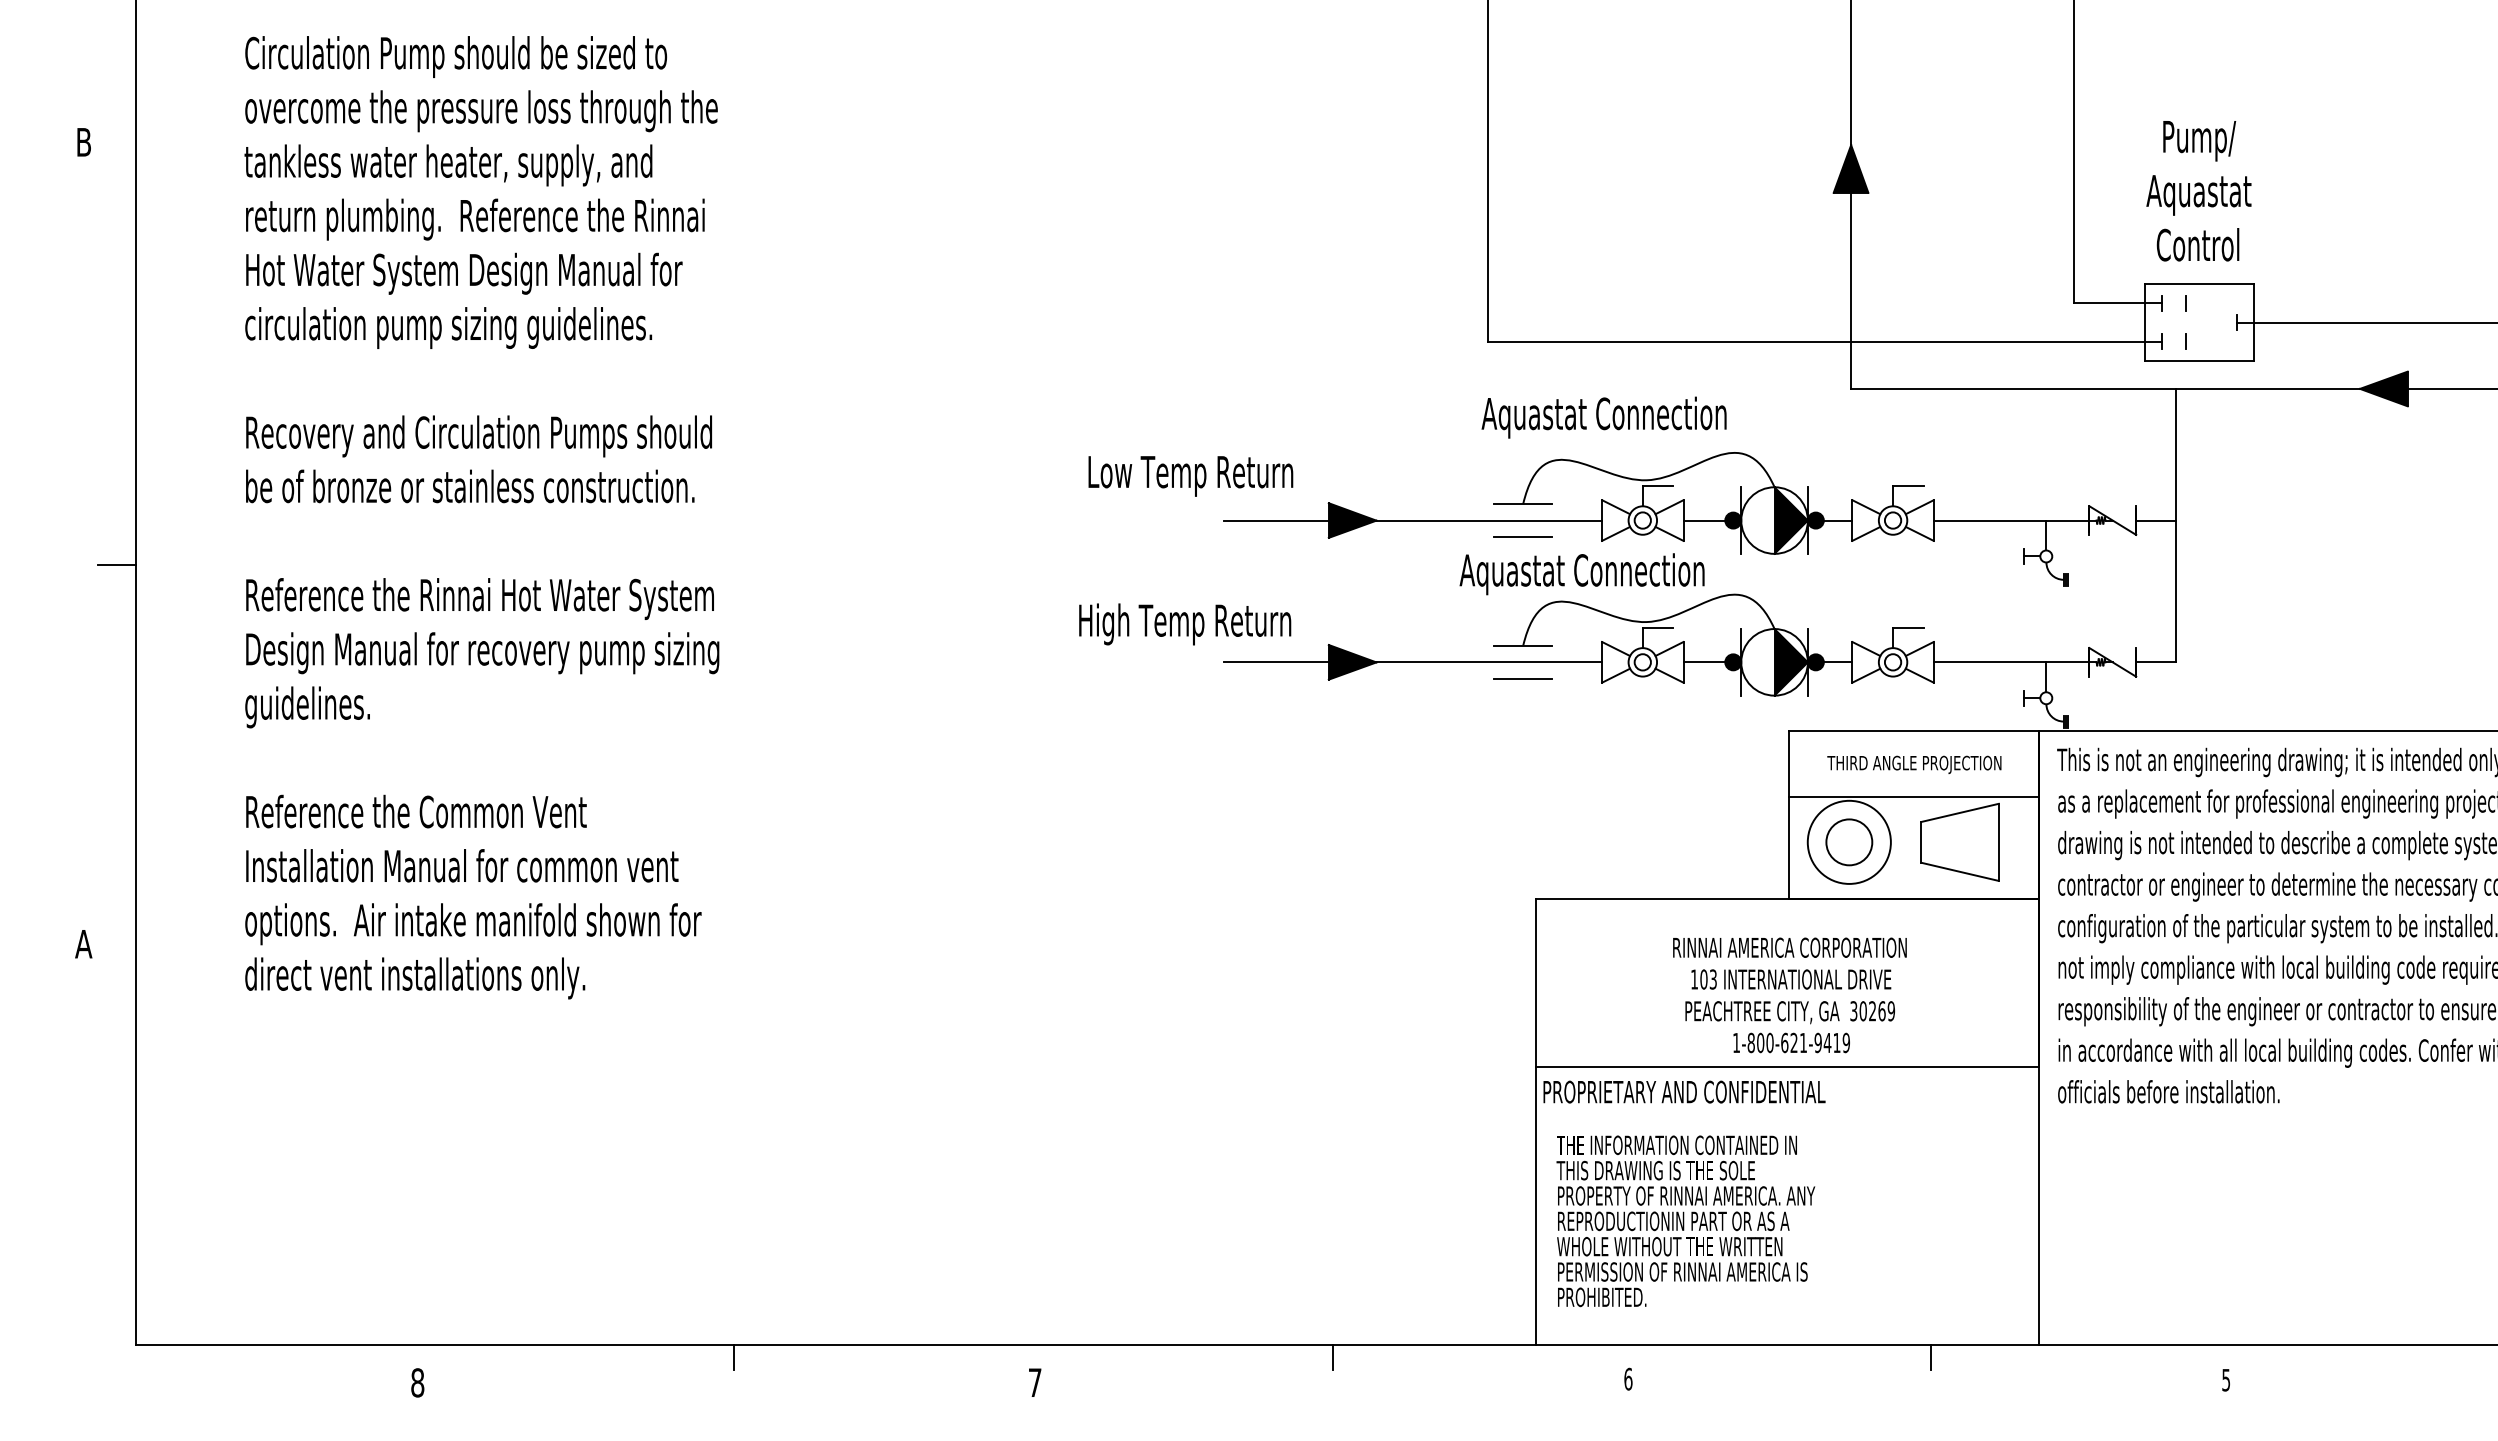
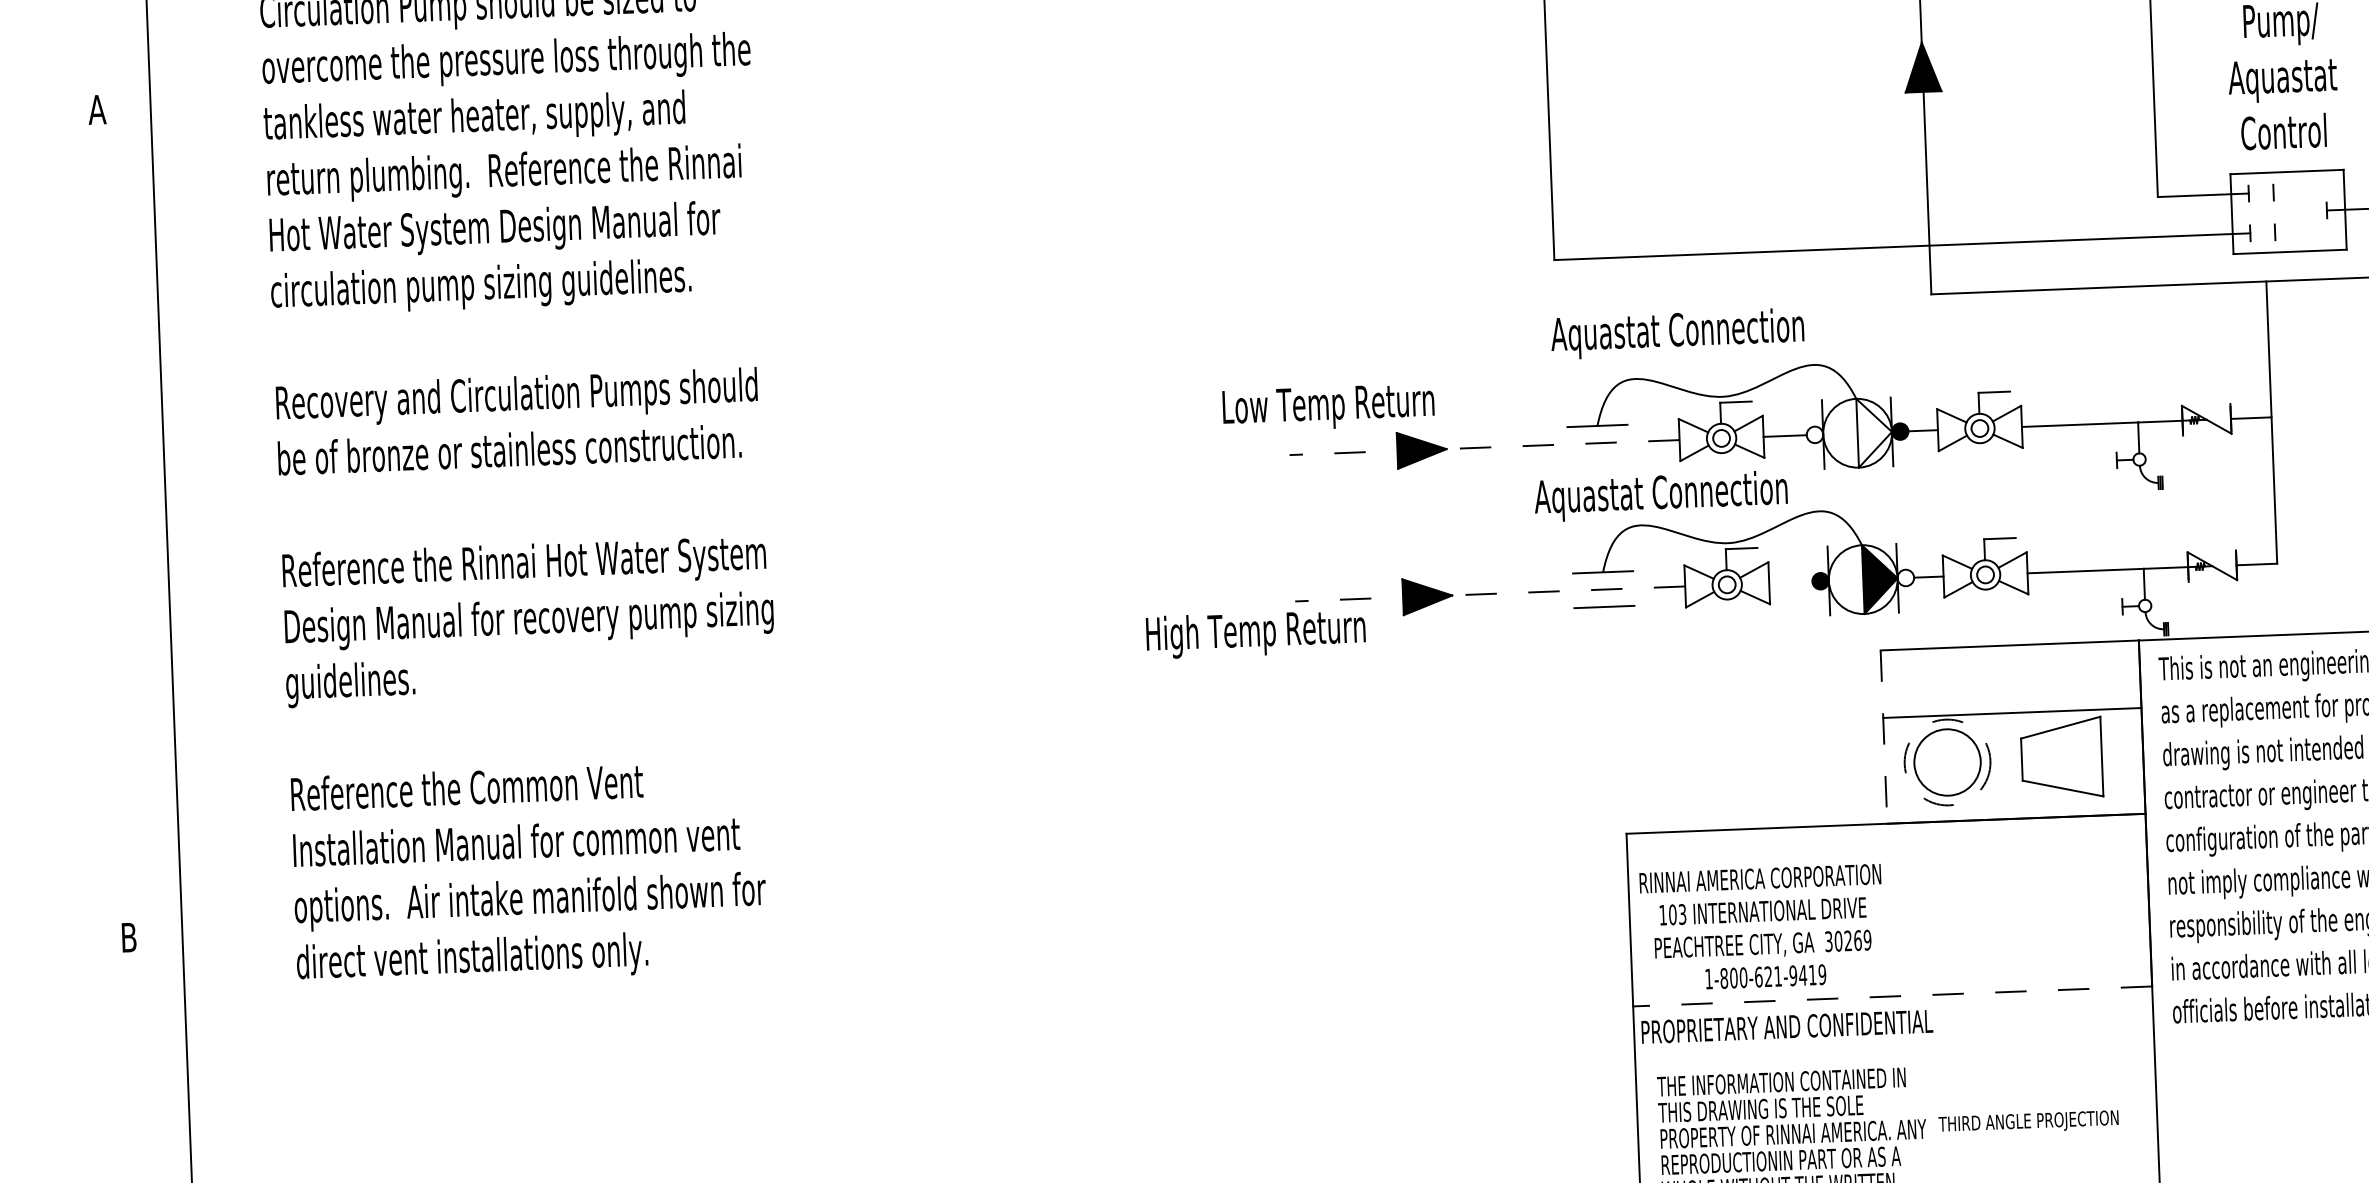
text: (83, 142) -> (96, 110), B -> A
text: (1190, 476) -> (1328, 408), moved
line: (1413, 520) -> (1484, 447), solid -> dashed
fill: (1733, 520) -> (1815, 434), removed
fill: (1790, 520) -> (1874, 432), removed
line: (1523, 537) -> (1599, 460), removed
line: (116, 565) -> (147, 545), removed
text: (1185, 624) -> (1256, 634), moved
line: (1413, 662) -> (1490, 594), solid -> dashed
line: (1704, 662) -> (1790, 582), removed
fill: (1815, 662) -> (1905, 578), removed
text: (1914, 764) -> (2028, 1122), moved
line: (1788, 815) -> (1883, 737), solid -> dashed
circle: (1848, 841) -> (1946, 761), solid -> dashed
circle: (1849, 842) -> (1947, 762), size x1.4
text: (83, 944) -> (128, 937), A -> B
text: (1789, 995) -> (1761, 927), moved
line: (1787, 1066) -> (1892, 996), solid -> dashed

